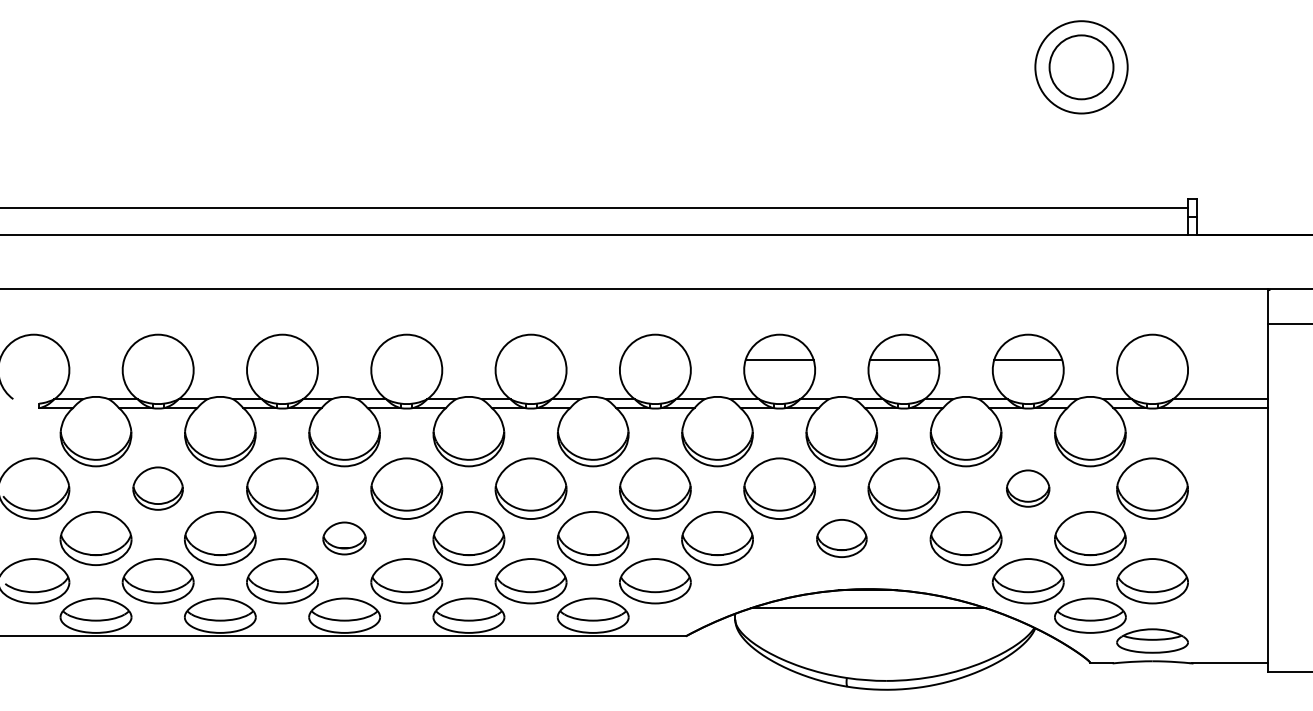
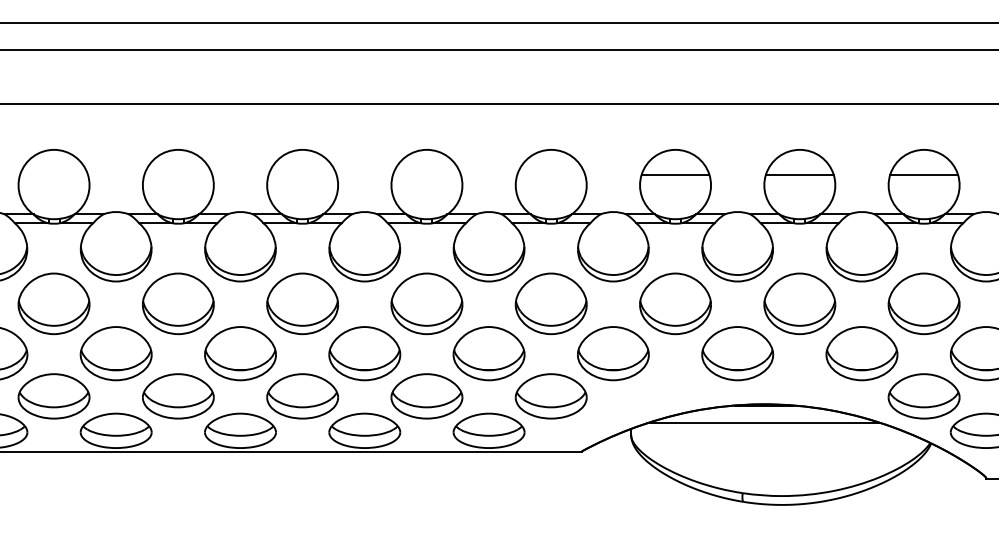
part: (157, 488) -> (53, 303), size x1.43
part: (1027, 488) -> (923, 303), size x1.67
part: (344, 538) -> (240, 353), size x1.67
part: (841, 538) -> (737, 353), size x1.43

